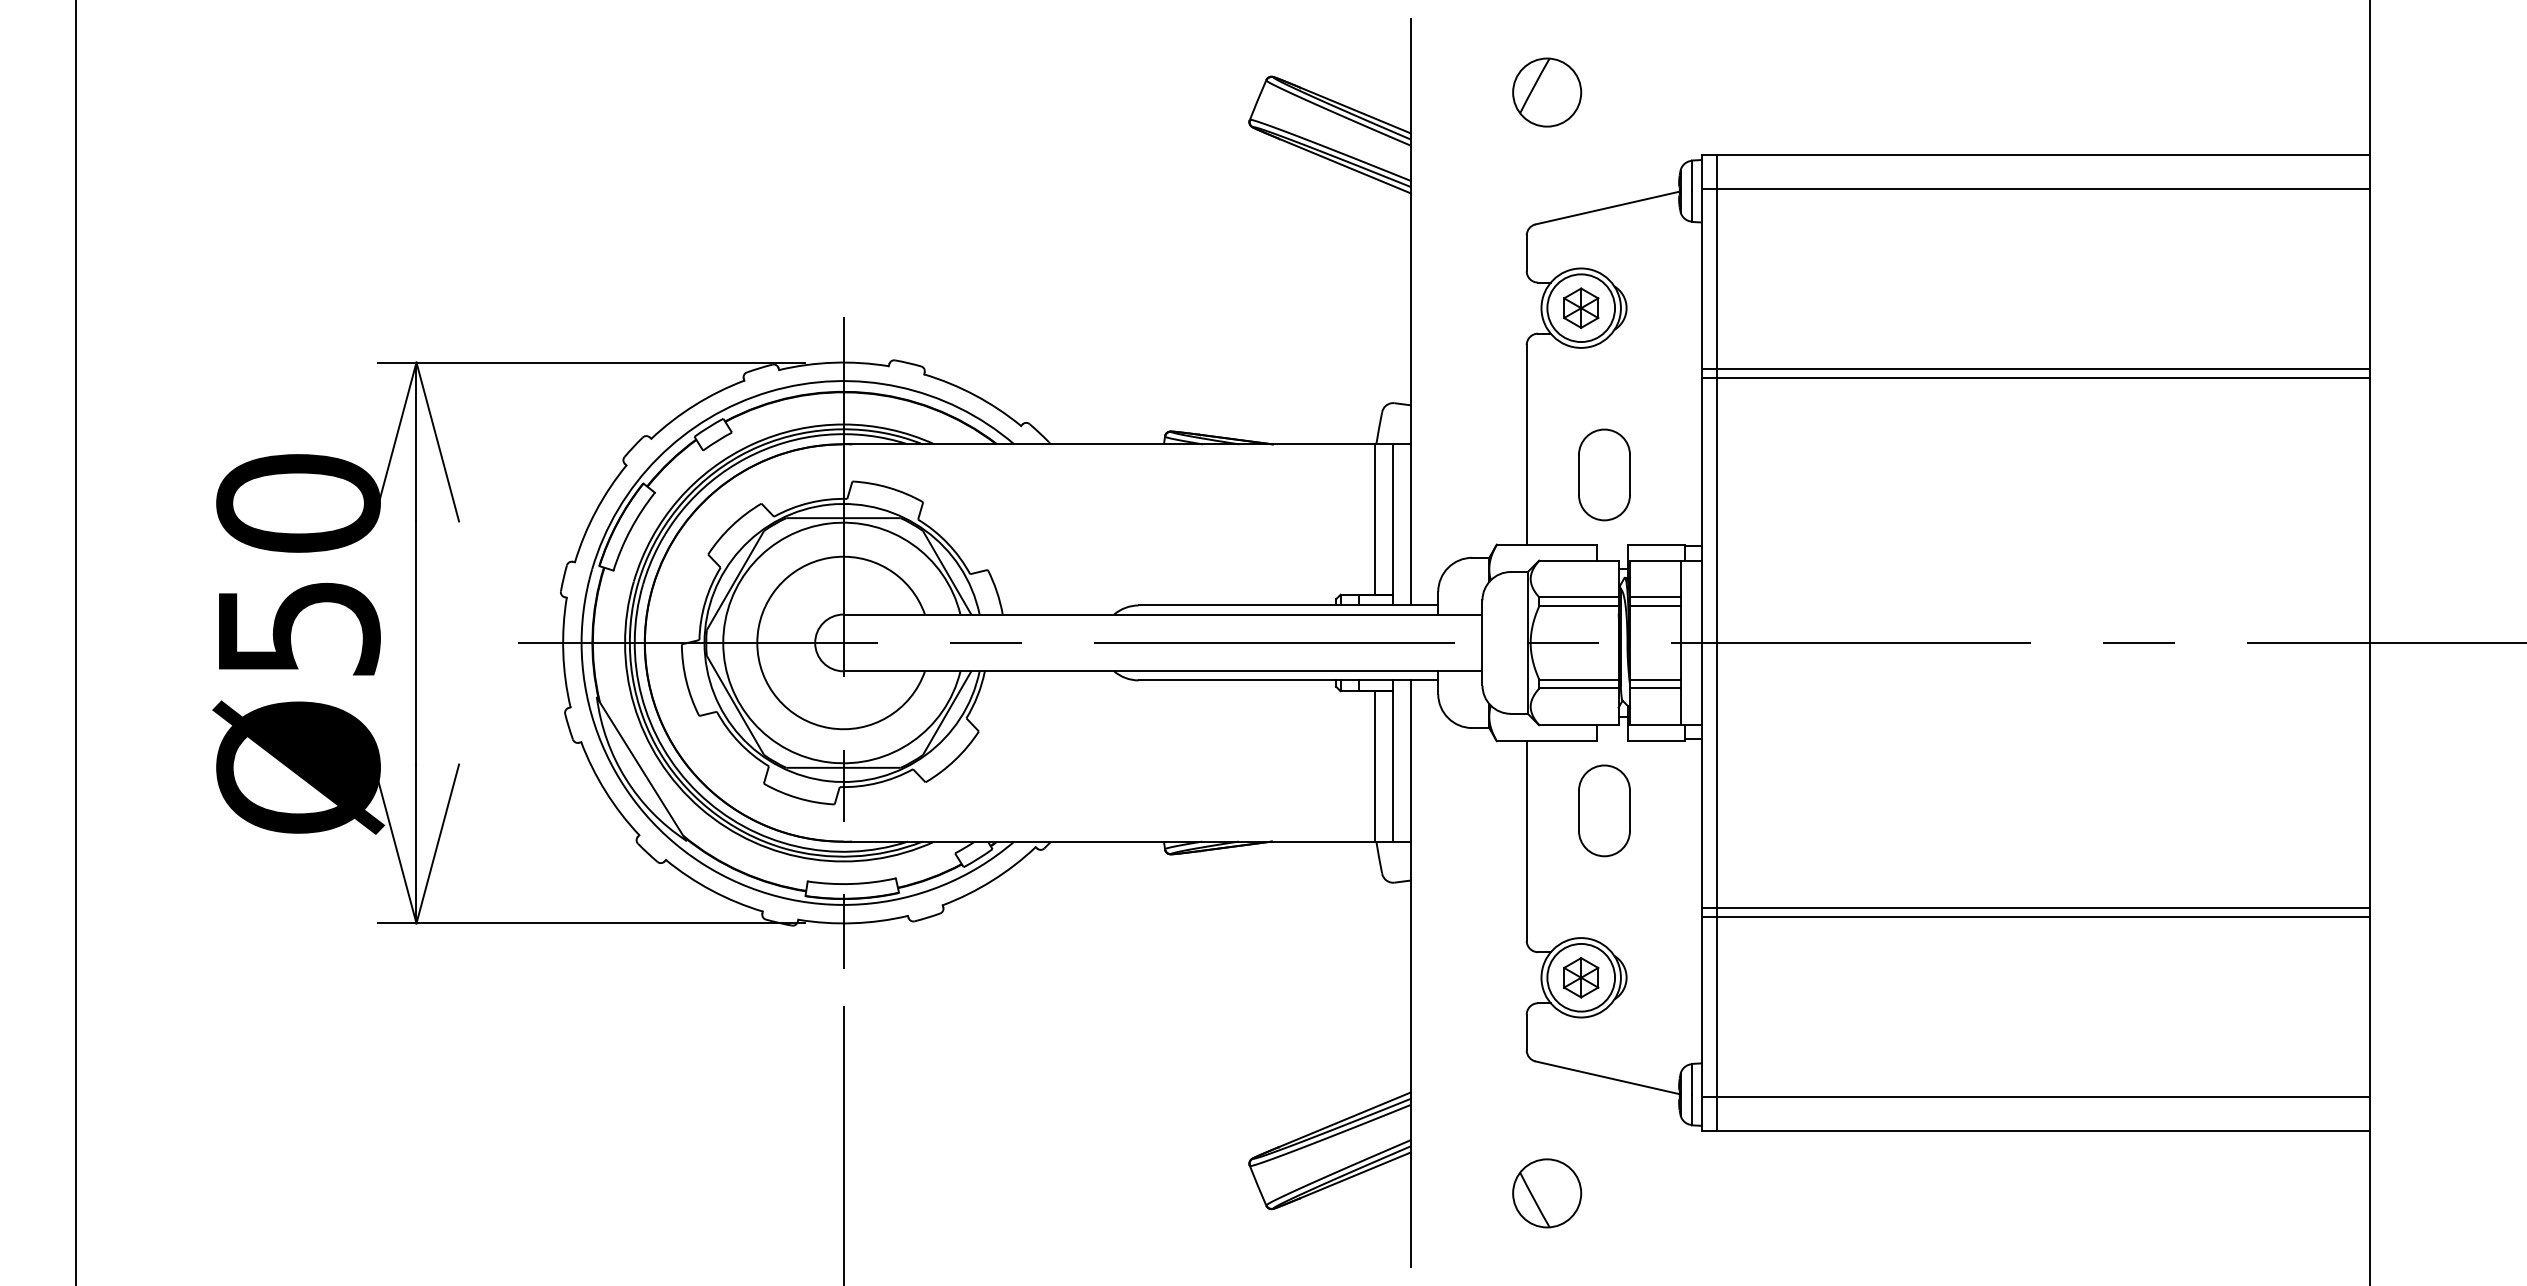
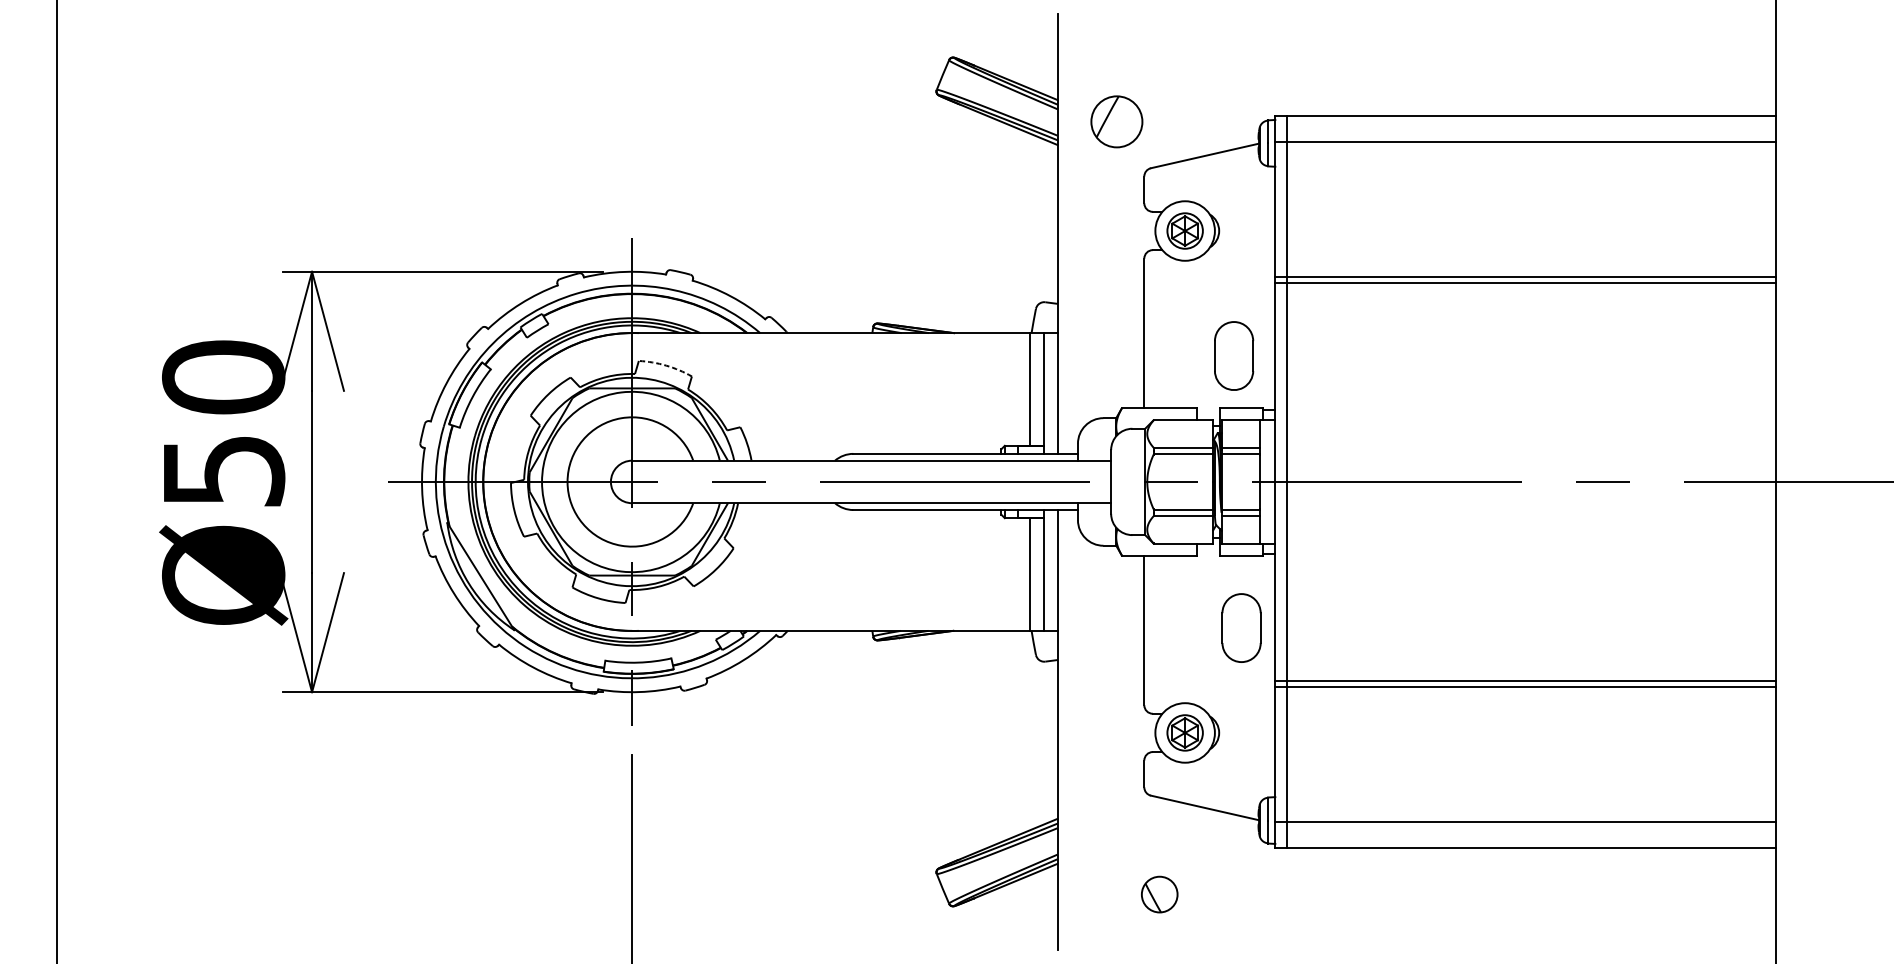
part: (1547, 92) -> (1117, 121), moved
circle: (1581, 308) -> (1185, 231), size x0.7
part: (1604, 474) -> (1234, 355), moved
arc: (889, 487) -> (666, 365), solid -> dashed
part: (1604, 810) -> (1241, 627), moved
circle: (1581, 977) -> (1185, 732), size x0.7
part: (1547, 1193) -> (1159, 894), size x0.7

